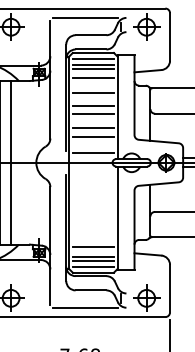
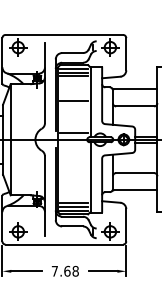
line: (84, 18) -> (68, 41), removed
line: (93, 78) -> (74, 82), removed
line: (93, 93) -> (74, 92), removed
line: (93, 113) -> (74, 106), removed
line: (93, 128) -> (74, 116), removed
line: (93, 137) -> (74, 122), removed
line: (11, 162) -> (18, 139), removed
line: (93, 247) -> (74, 197), removed
line: (84, 308) -> (68, 238), removed

